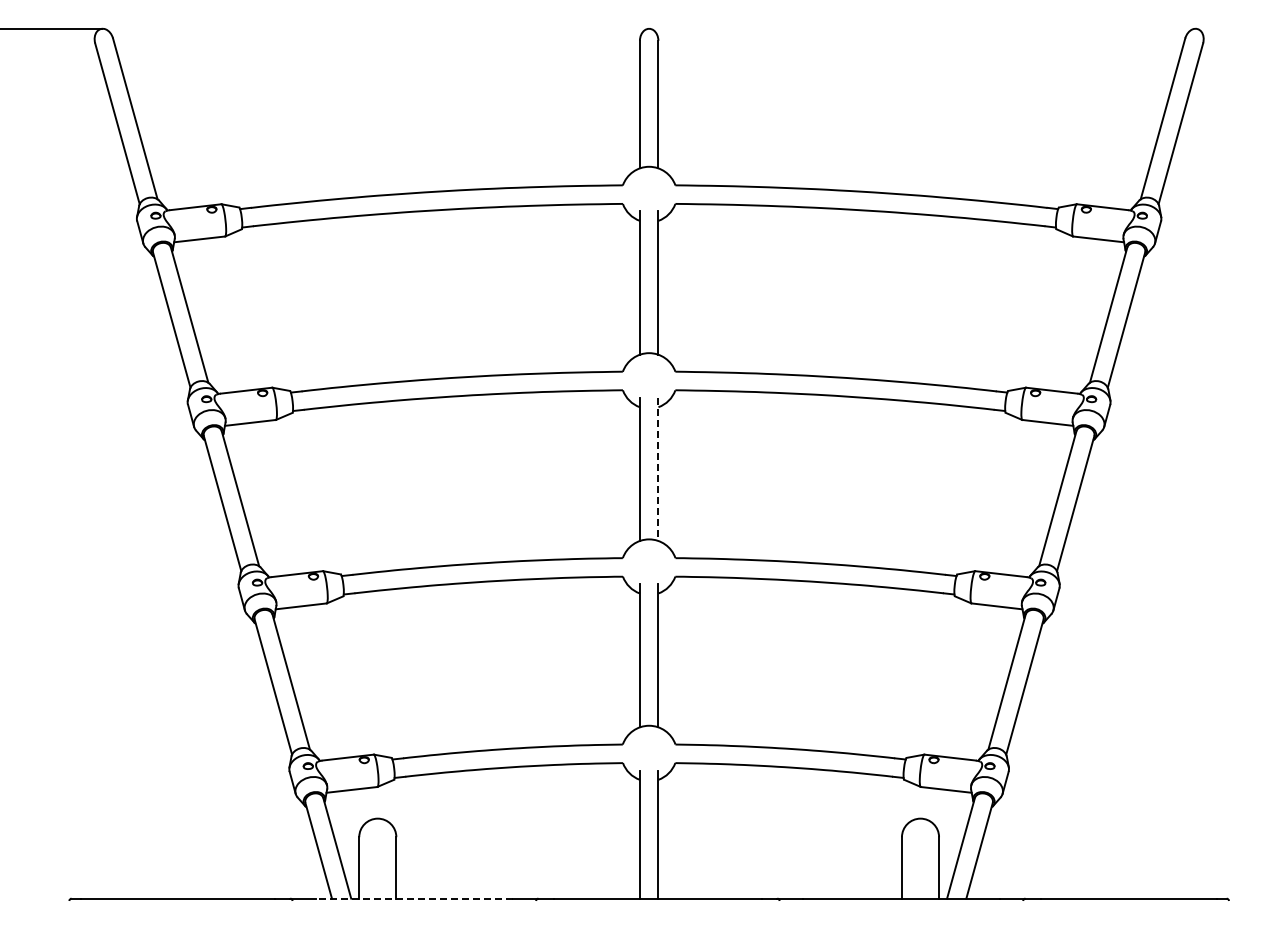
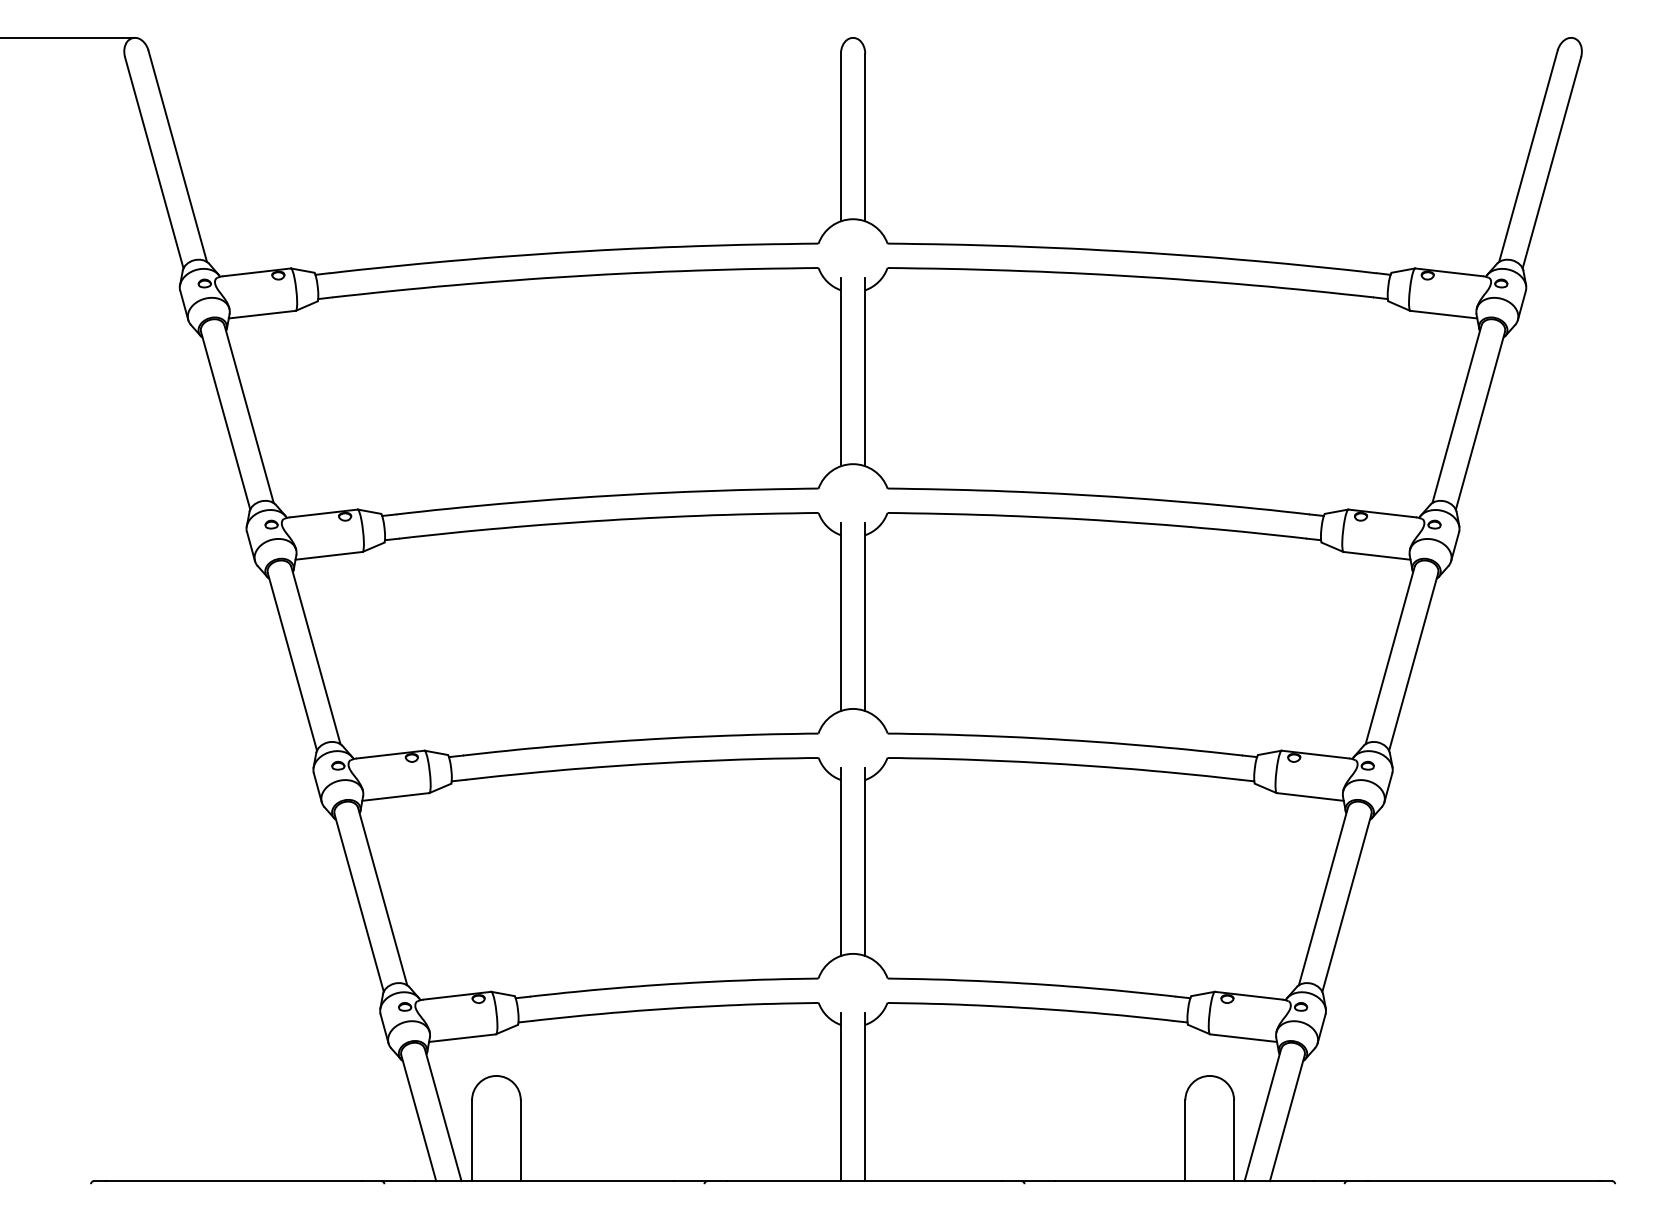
line: (658, 469) -> (865, 617), dashed -> solid
line: (414, 898) -> (544, 1180), dashed -> solid

